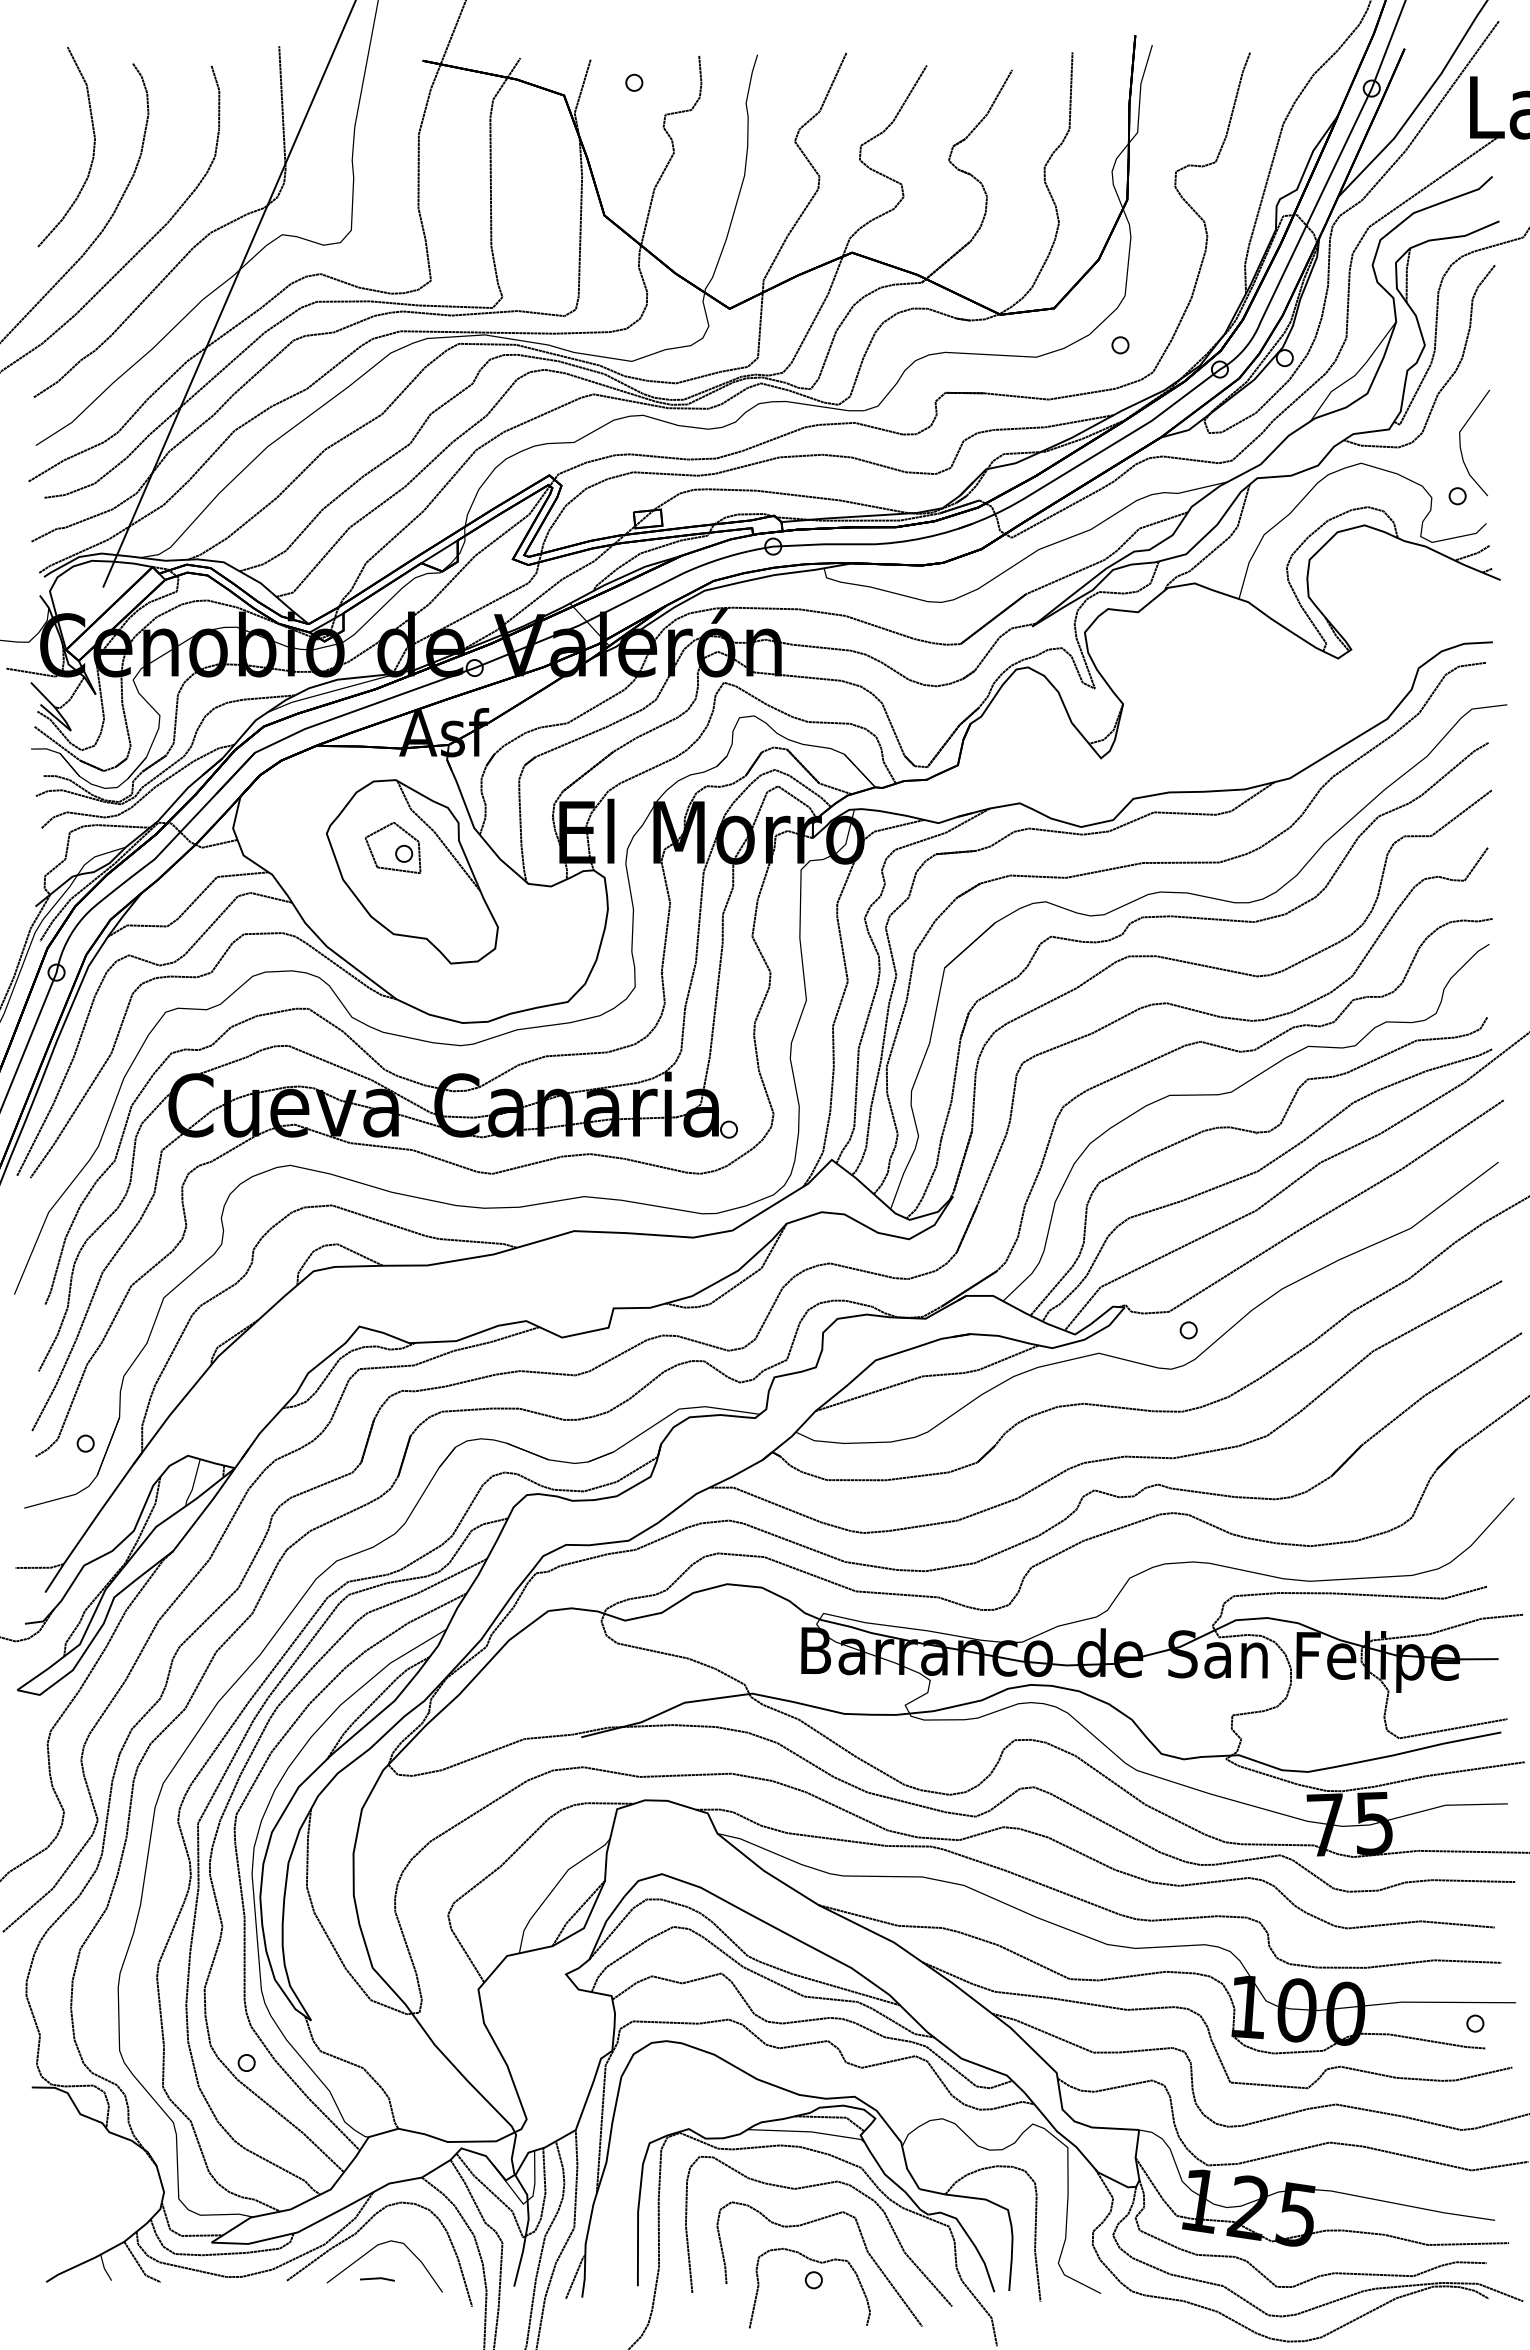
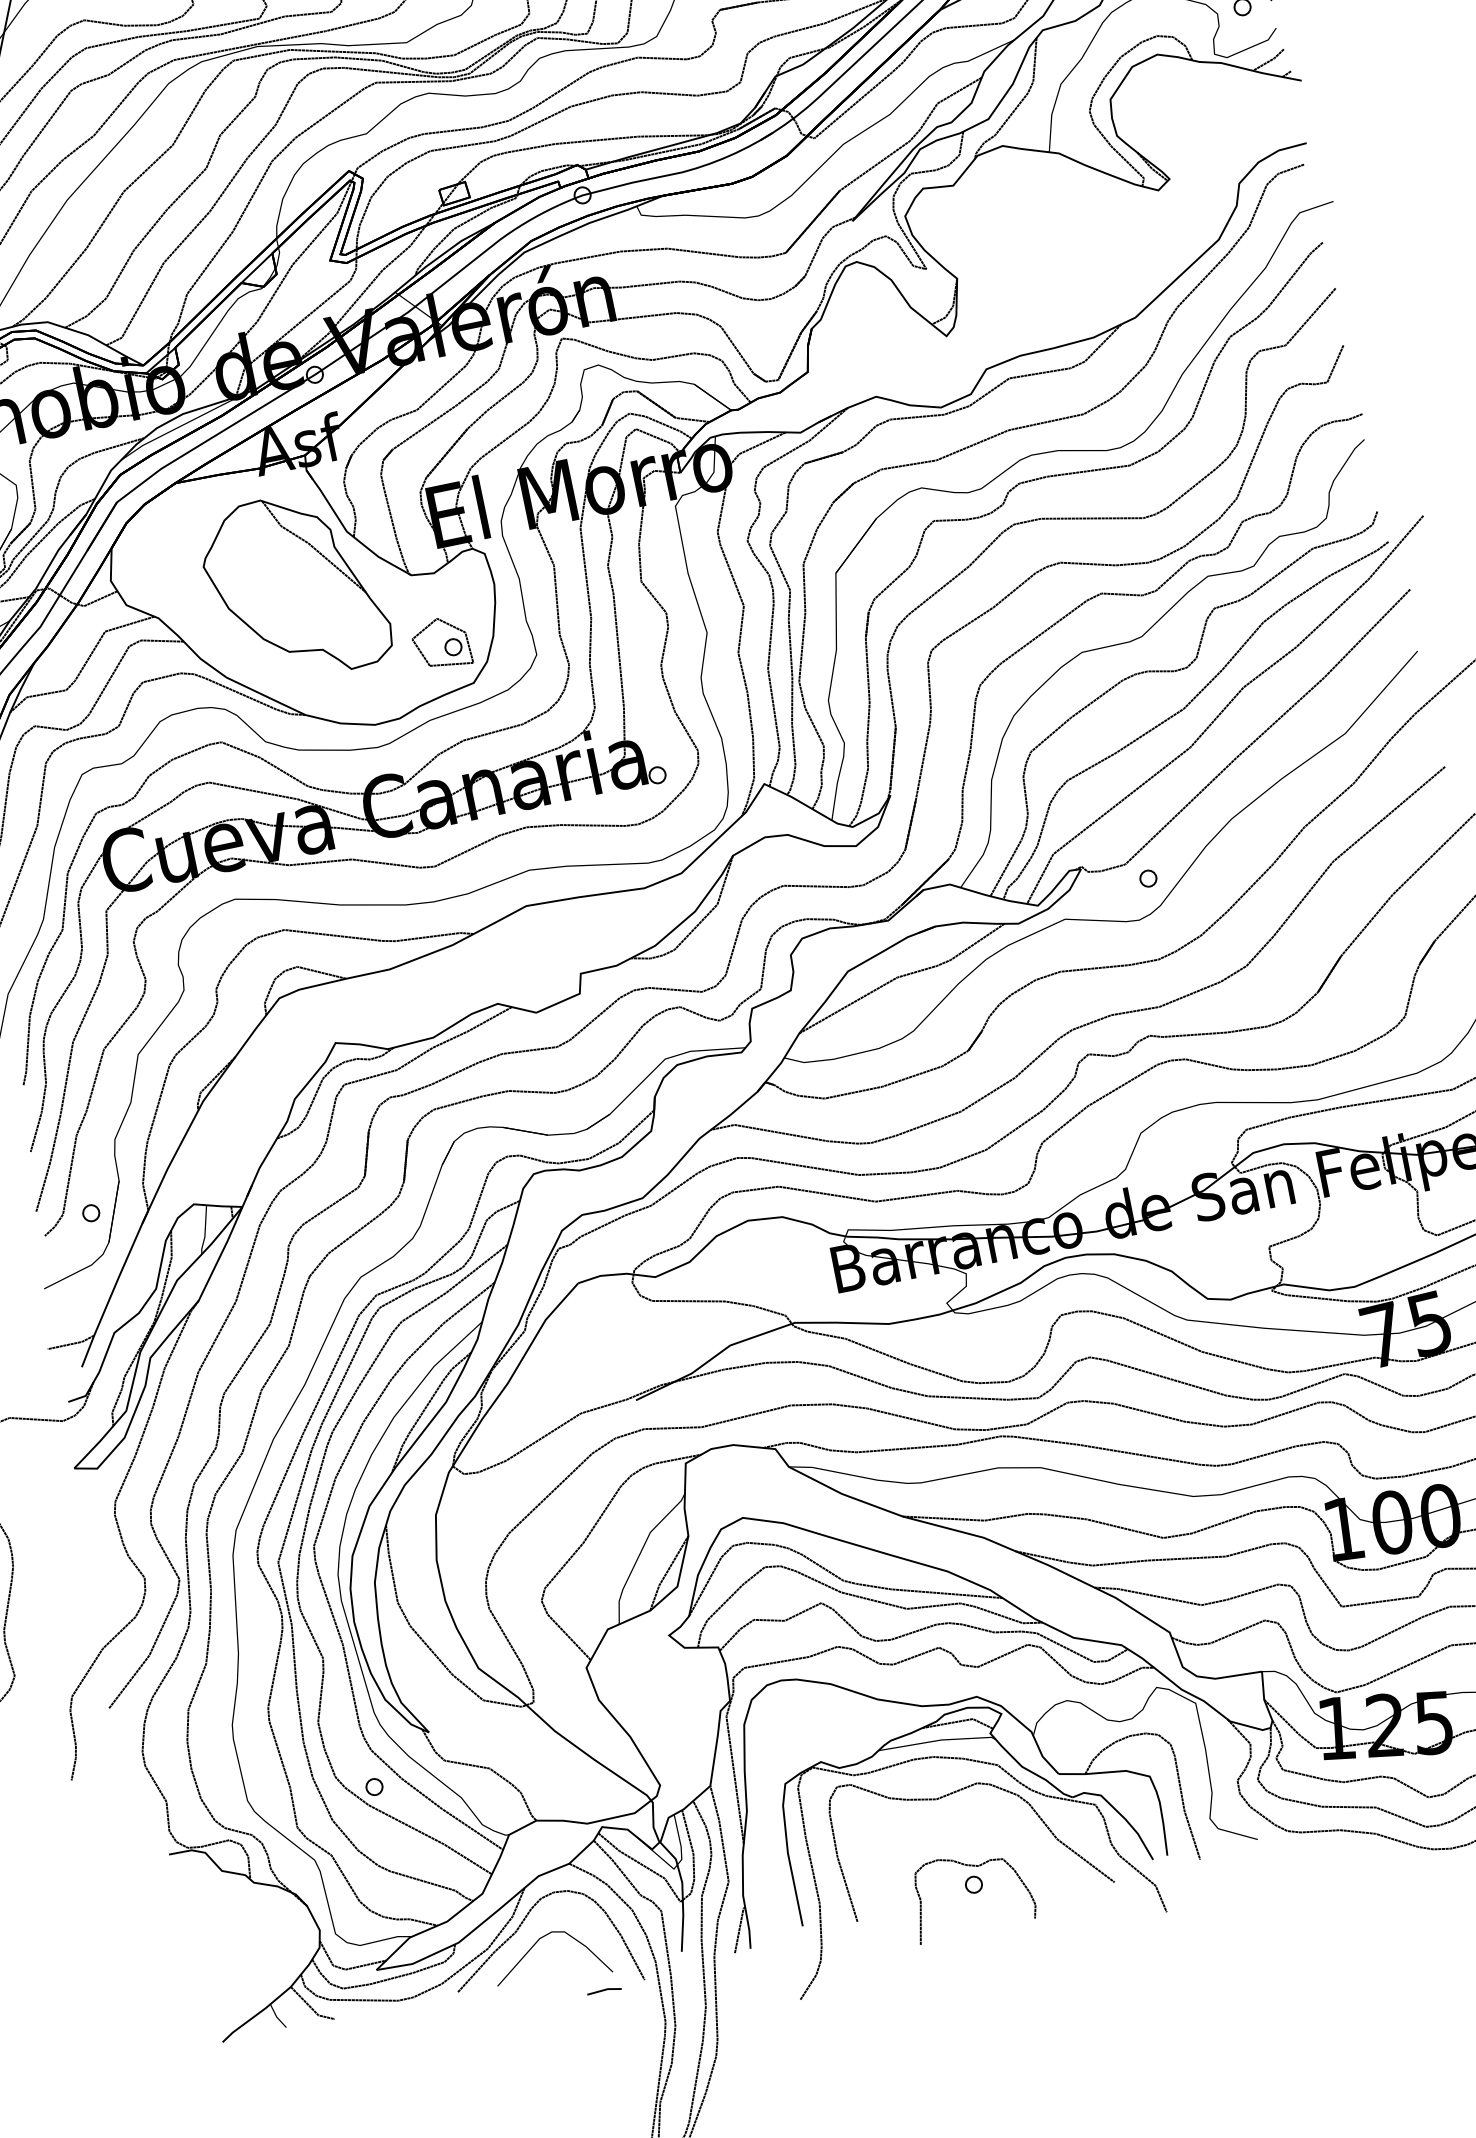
part: (392, 847) -> (440, 643), moved
curve: (806, 2224) -> (955, 1831), removed
line: (377, 2279) -> (604, 1991), moved

